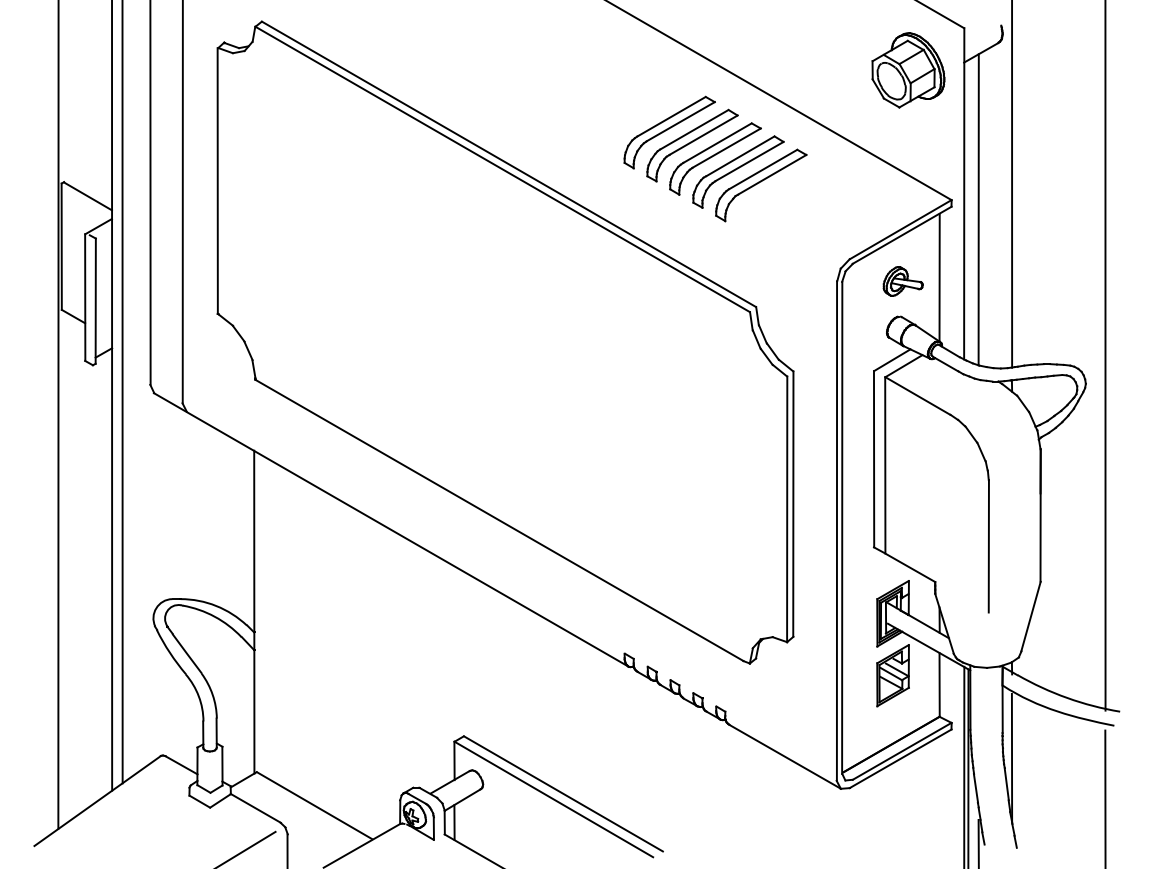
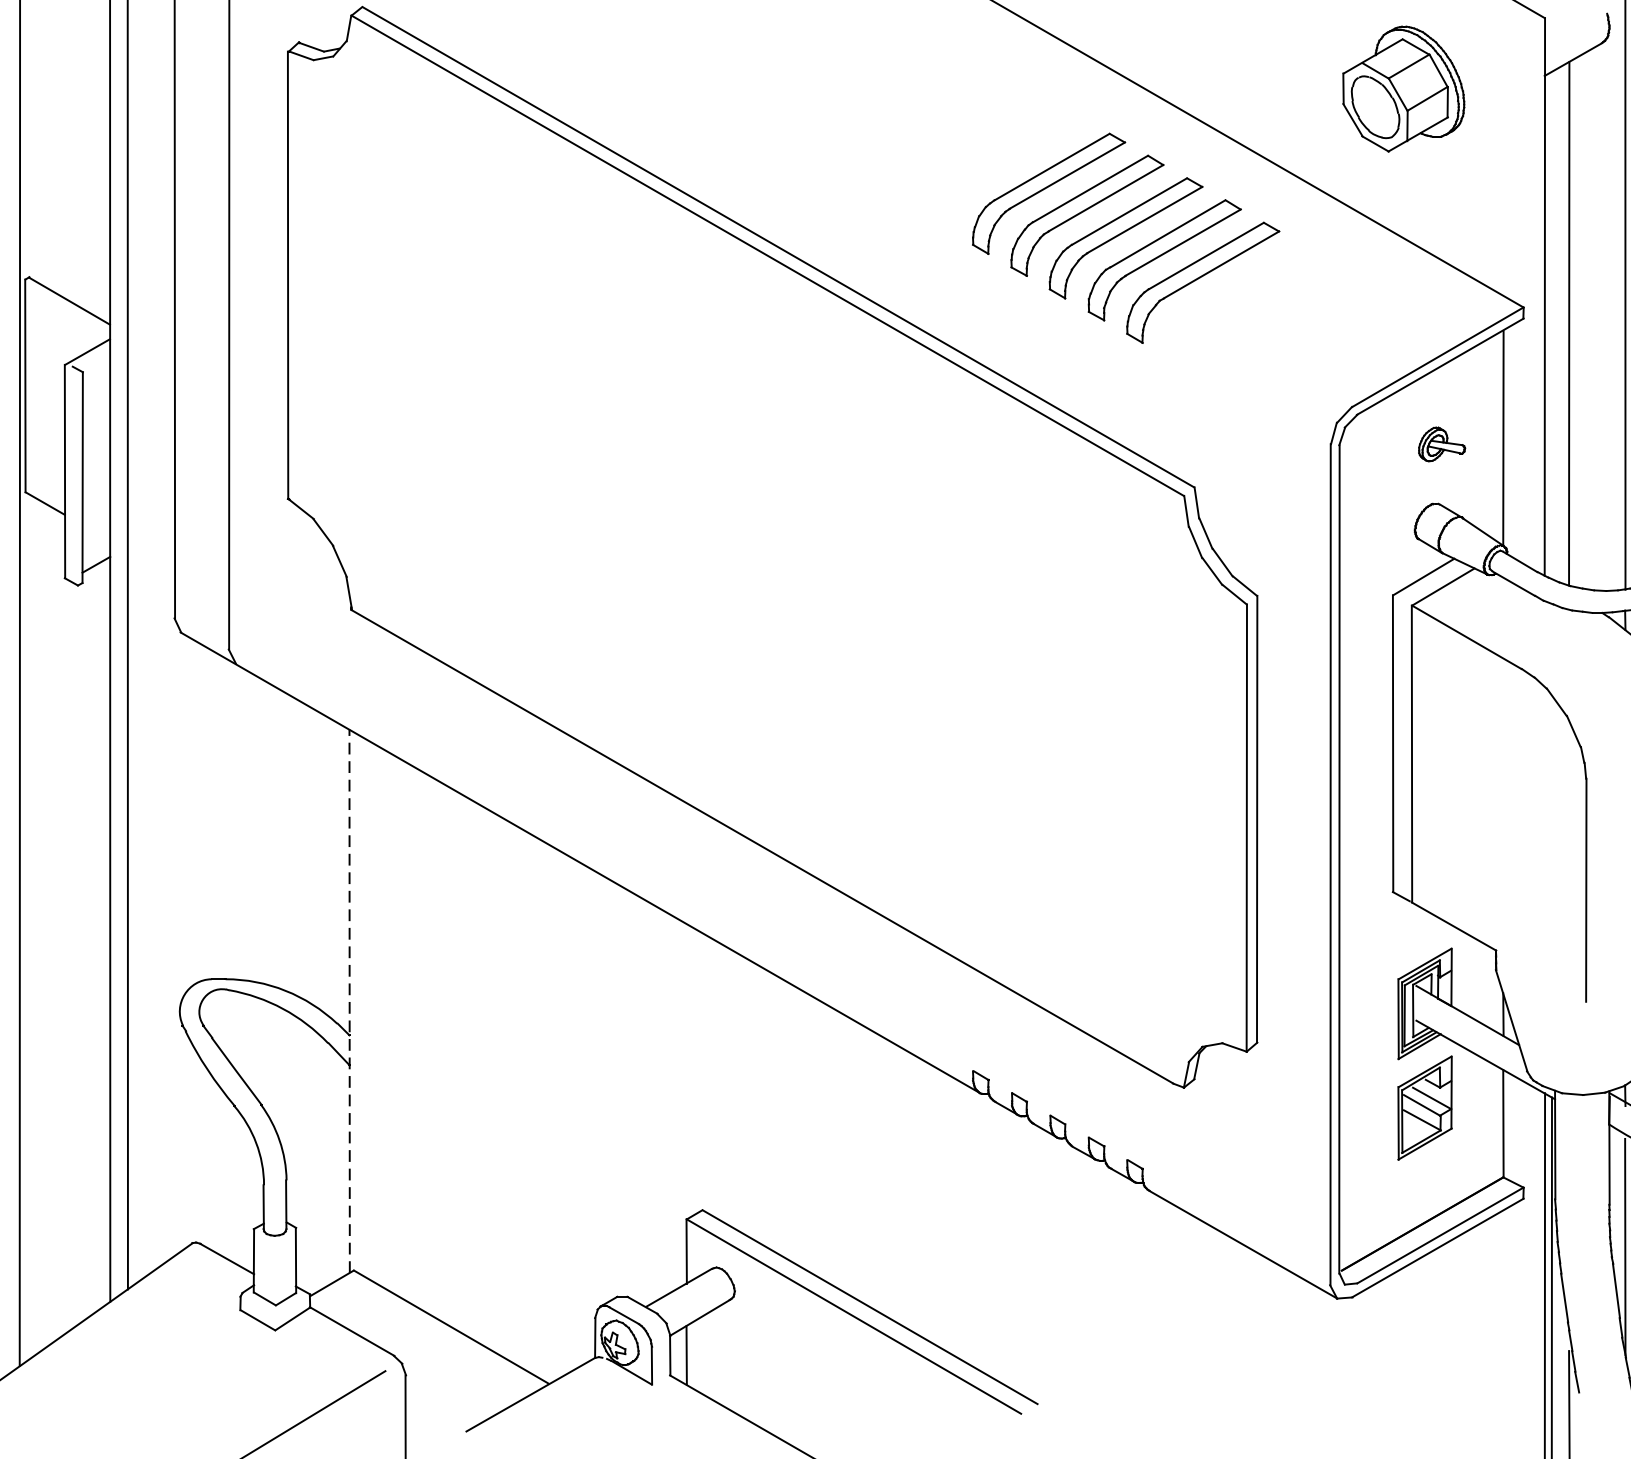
part: (908, 70) -> (1403, 89), moved
part: (902, 281) -> (1440, 444), size x0.7
line: (254, 611) -> (349, 1000), solid -> dashed

